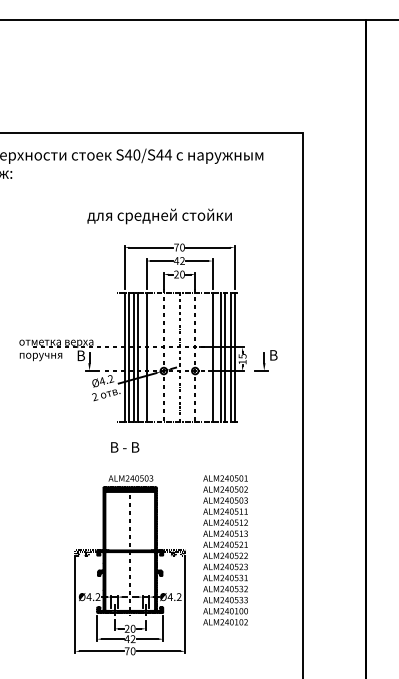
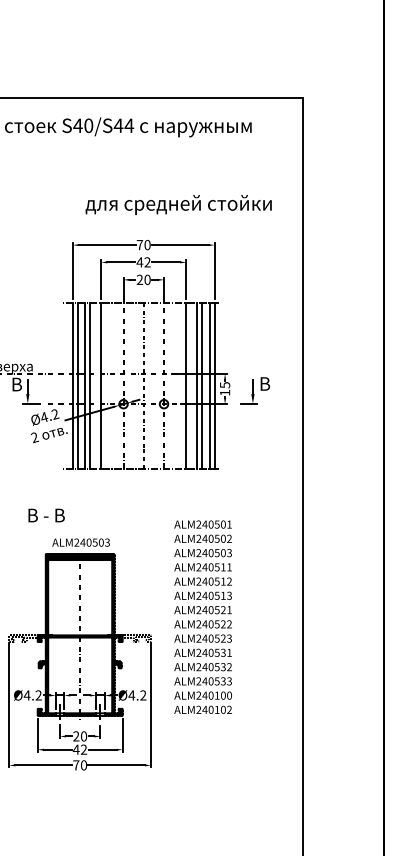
text: (159, 216) -> (178, 205), moved
text: (125, 447) -> (47, 515), moved
text: (225, 550) -> (202, 617), moved

